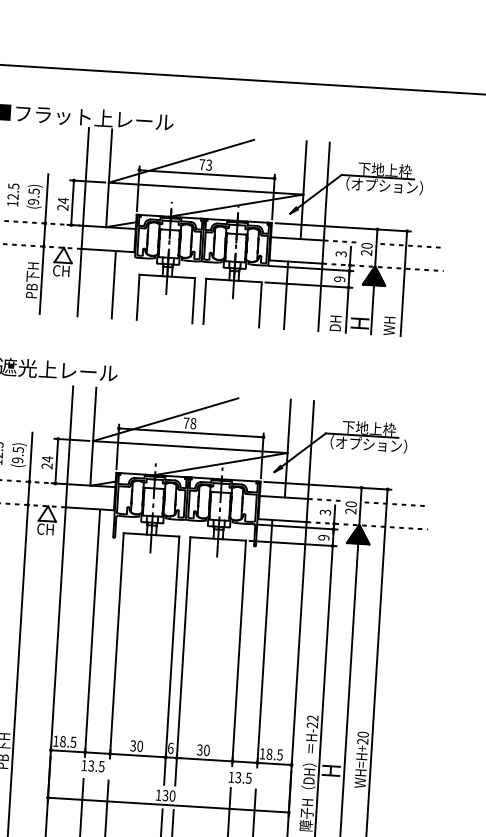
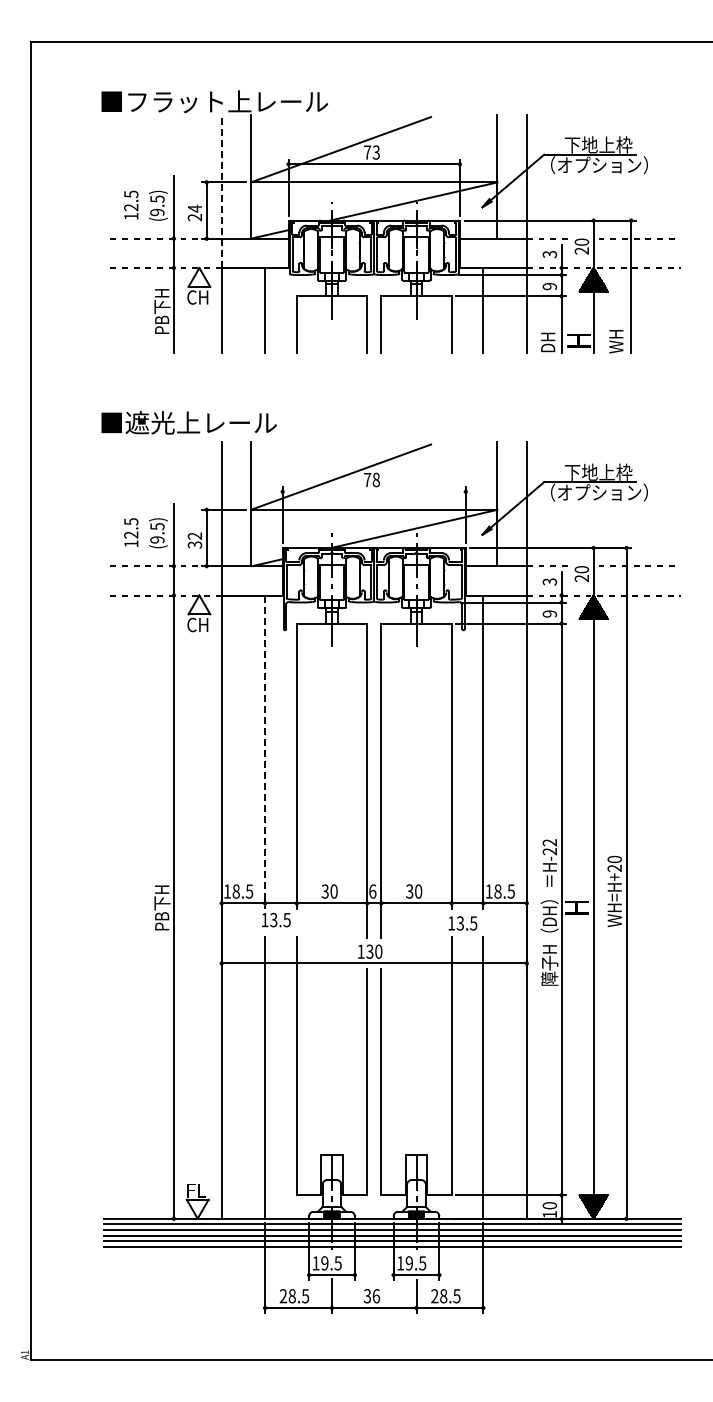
line: (85, 188) -> (221, 191), solid -> dashed
line: (190, 432) -> (373, 491), removed
text: (46, 462) -> (194, 540), 24 -> 32
line: (92, 633) -> (265, 752), solid -> dashed

